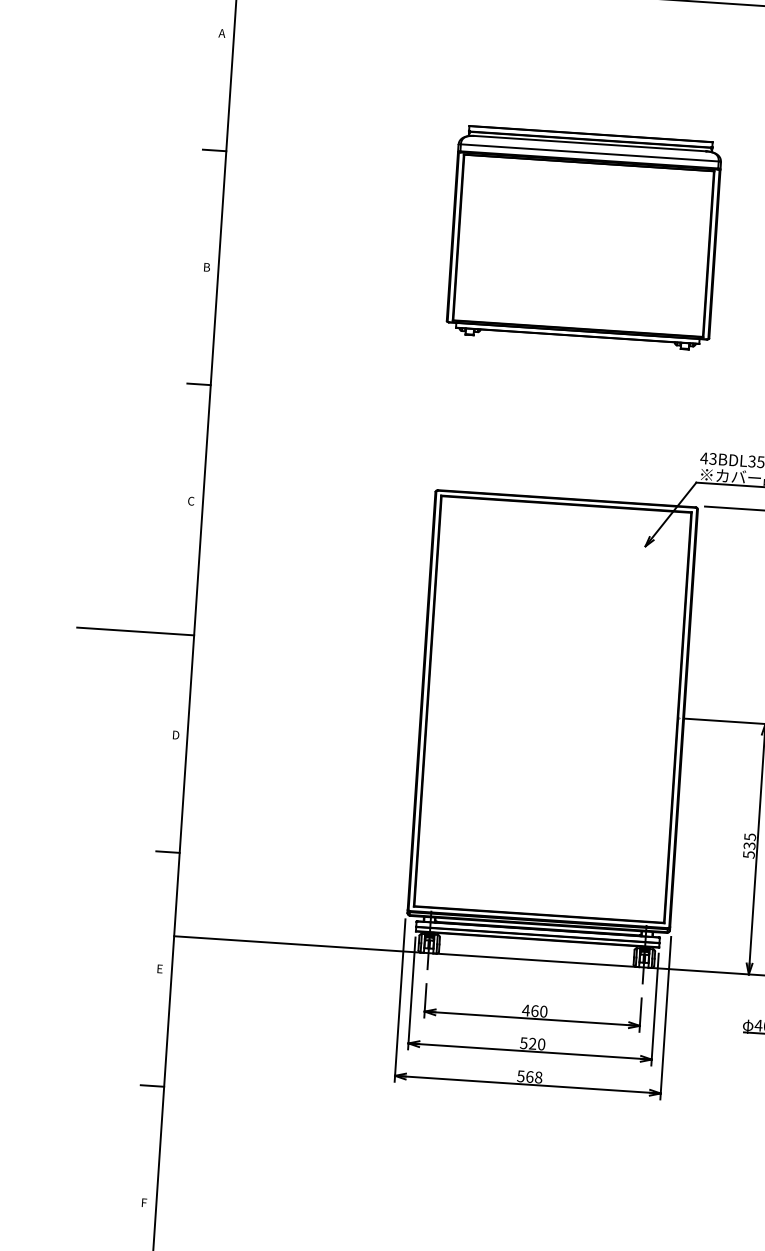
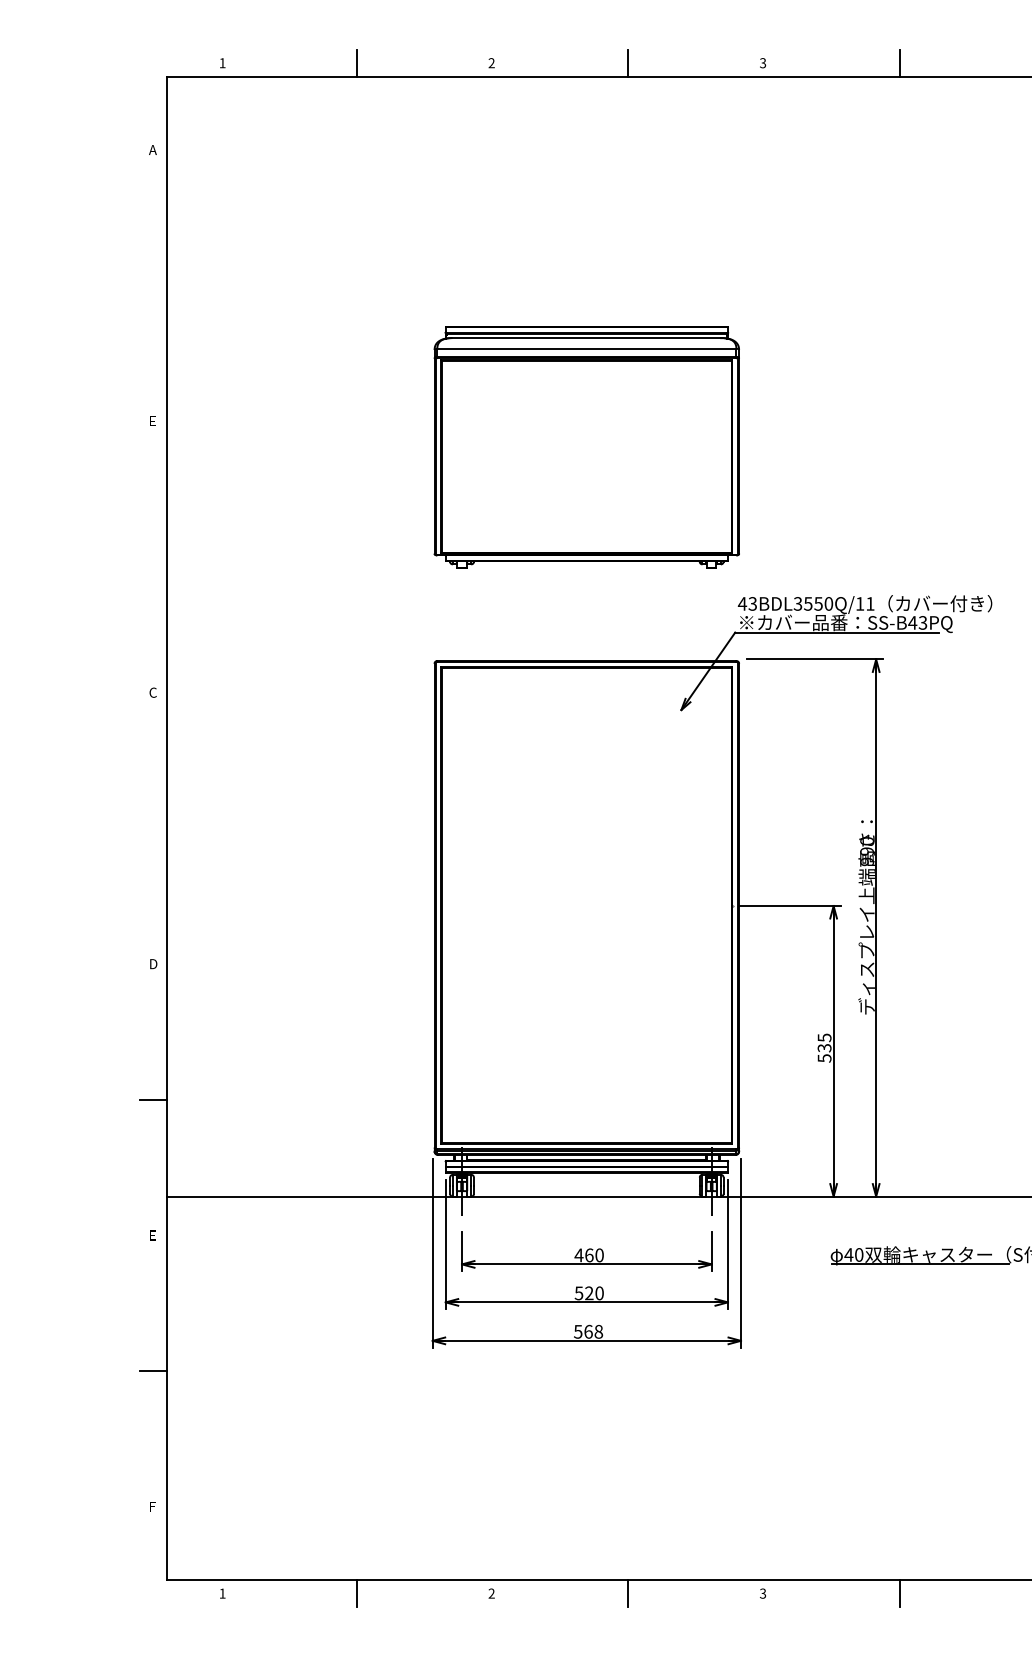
line: (213, 150) -> (152, 285), removed
part: (583, 237) -> (586, 447), moved
text: (207, 267) -> (153, 421), B -> E
line: (198, 384) -> (152, 557), removed
line: (135, 631) -> (98, 847), removed

